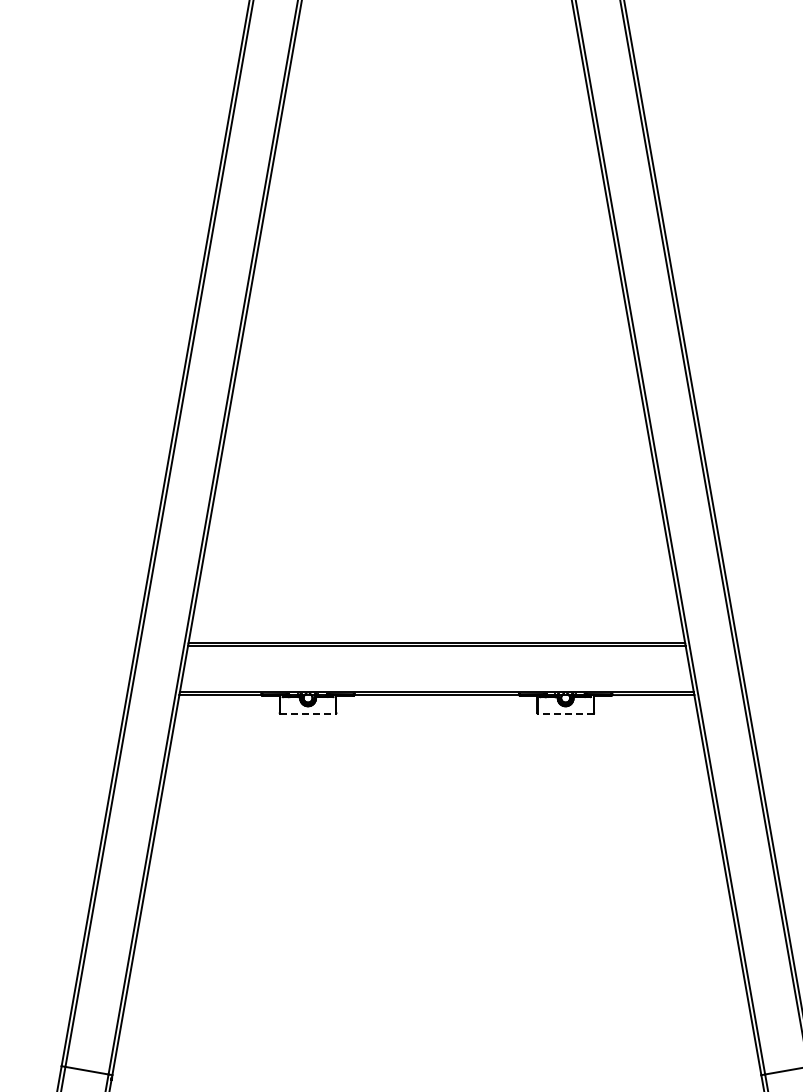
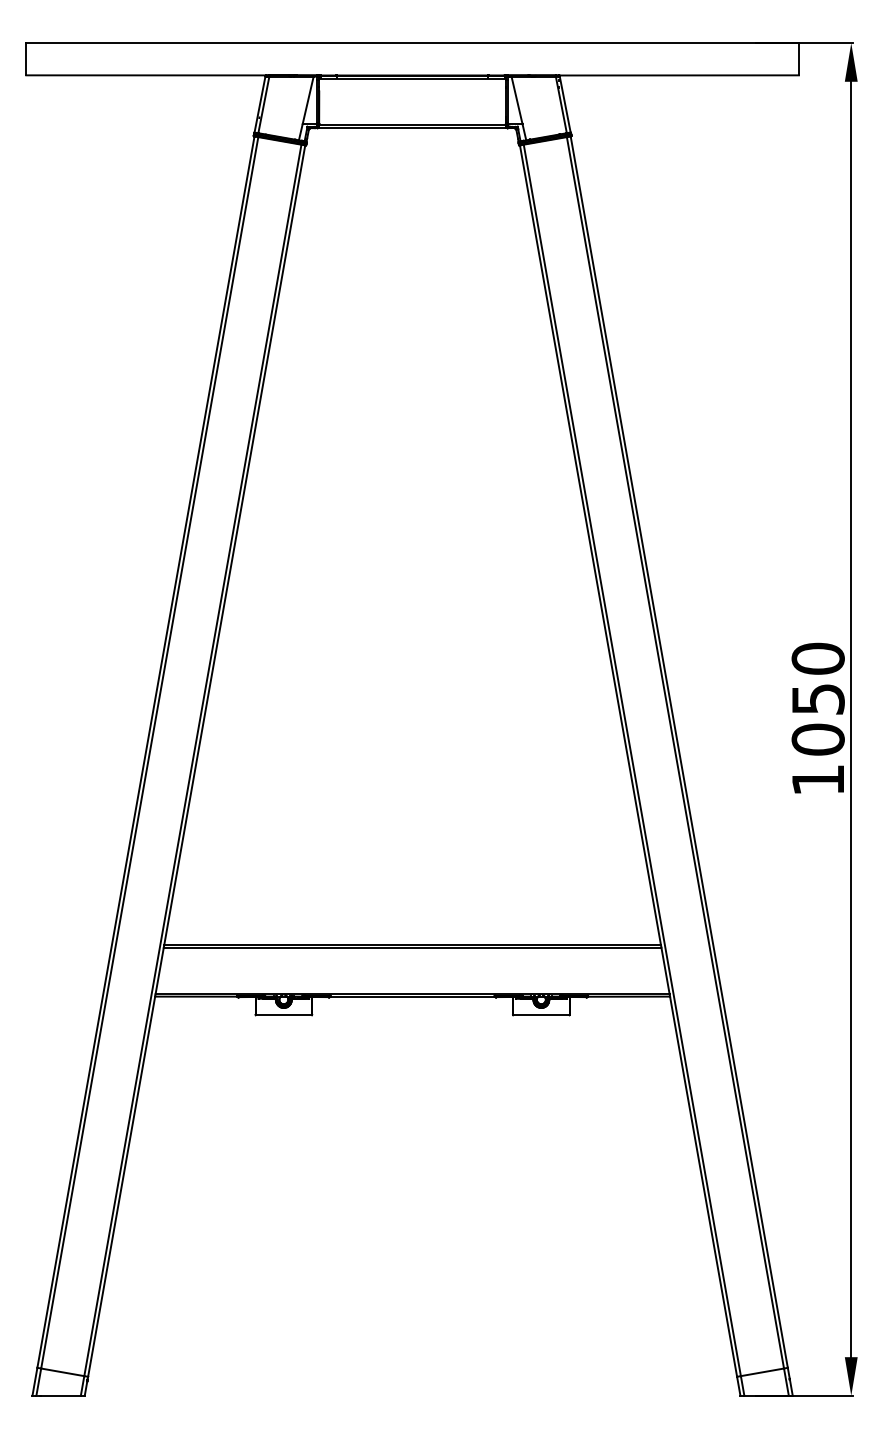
line: (308, 713) -> (284, 1015), dashed -> solid
line: (564, 713) -> (540, 1015), dashed -> solid

